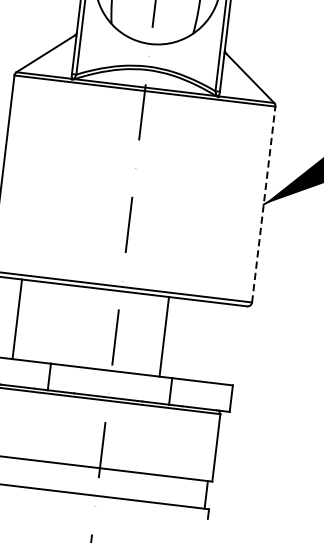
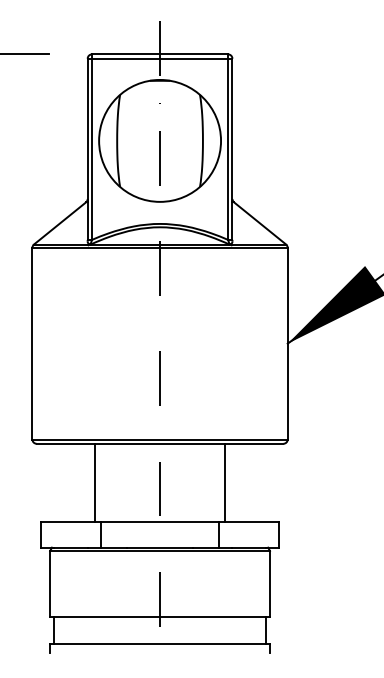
line: (263, 204) -> (287, 343), dashed -> solid
line: (17, 319) -> (95, 482), moved
line: (163, 336) -> (224, 482), moved

